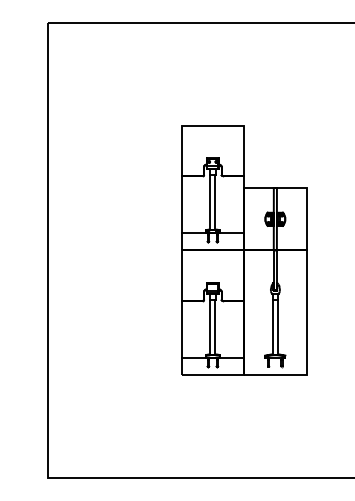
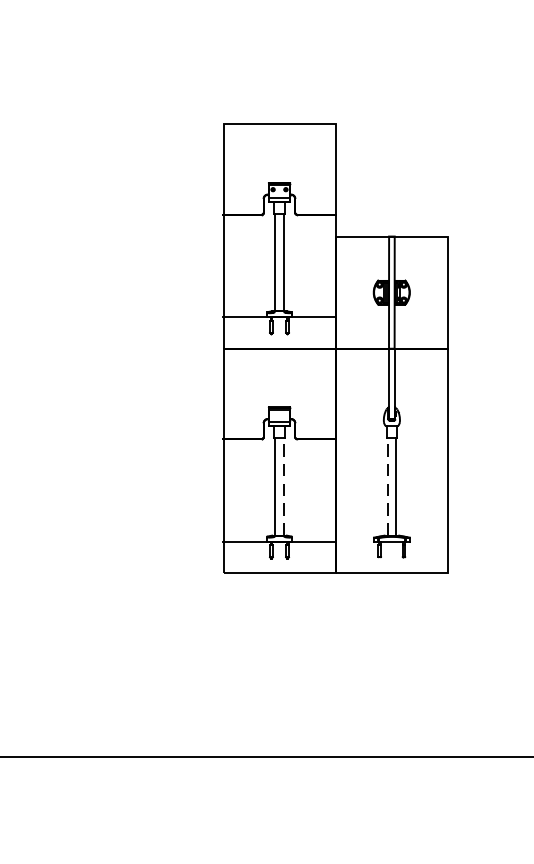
line: (215, 326) -> (284, 485), solid -> dashed
line: (272, 326) -> (386, 485), solid -> dashed

